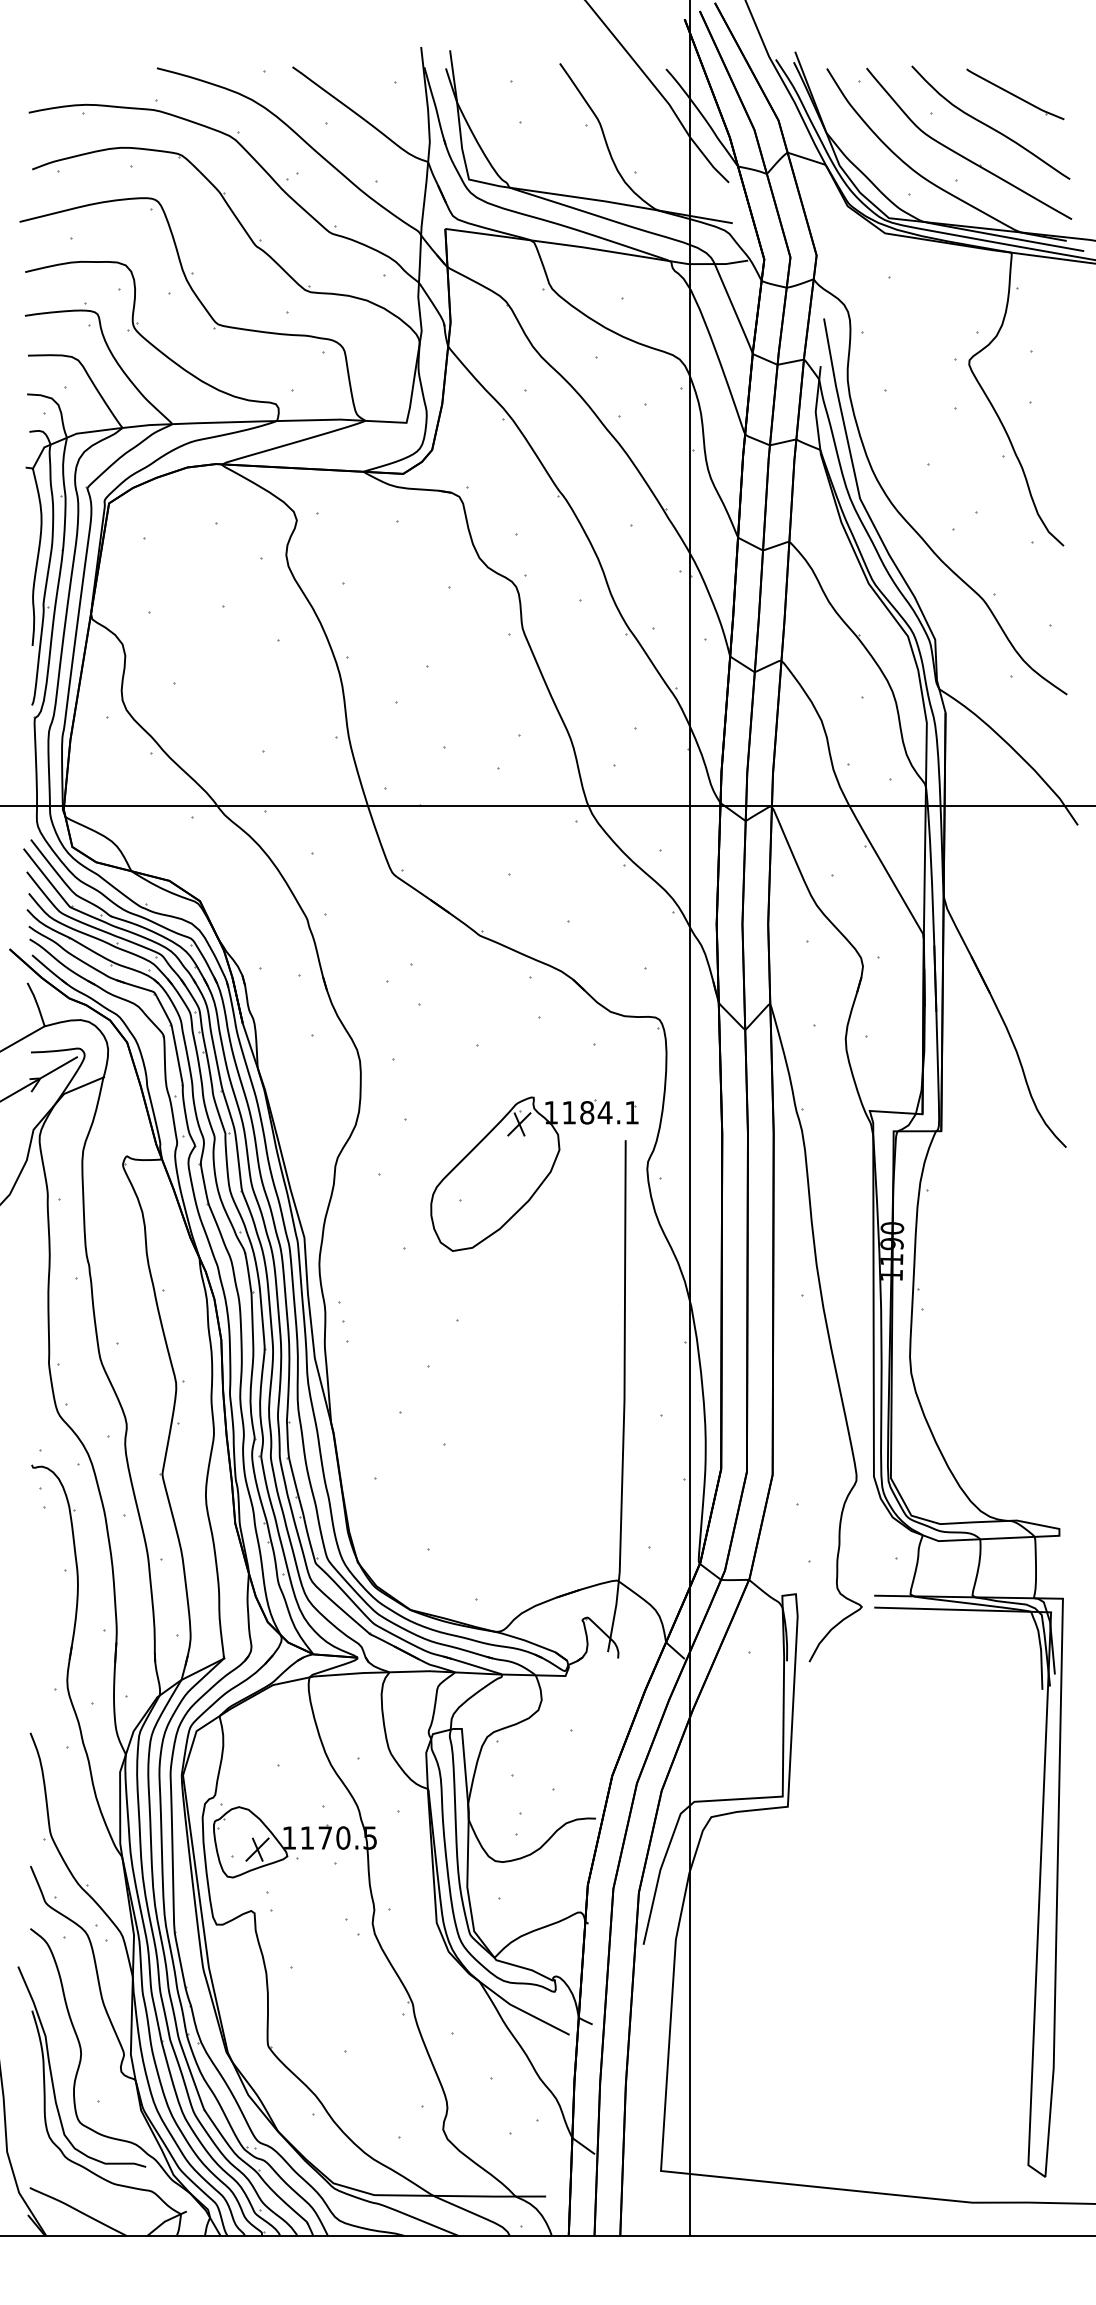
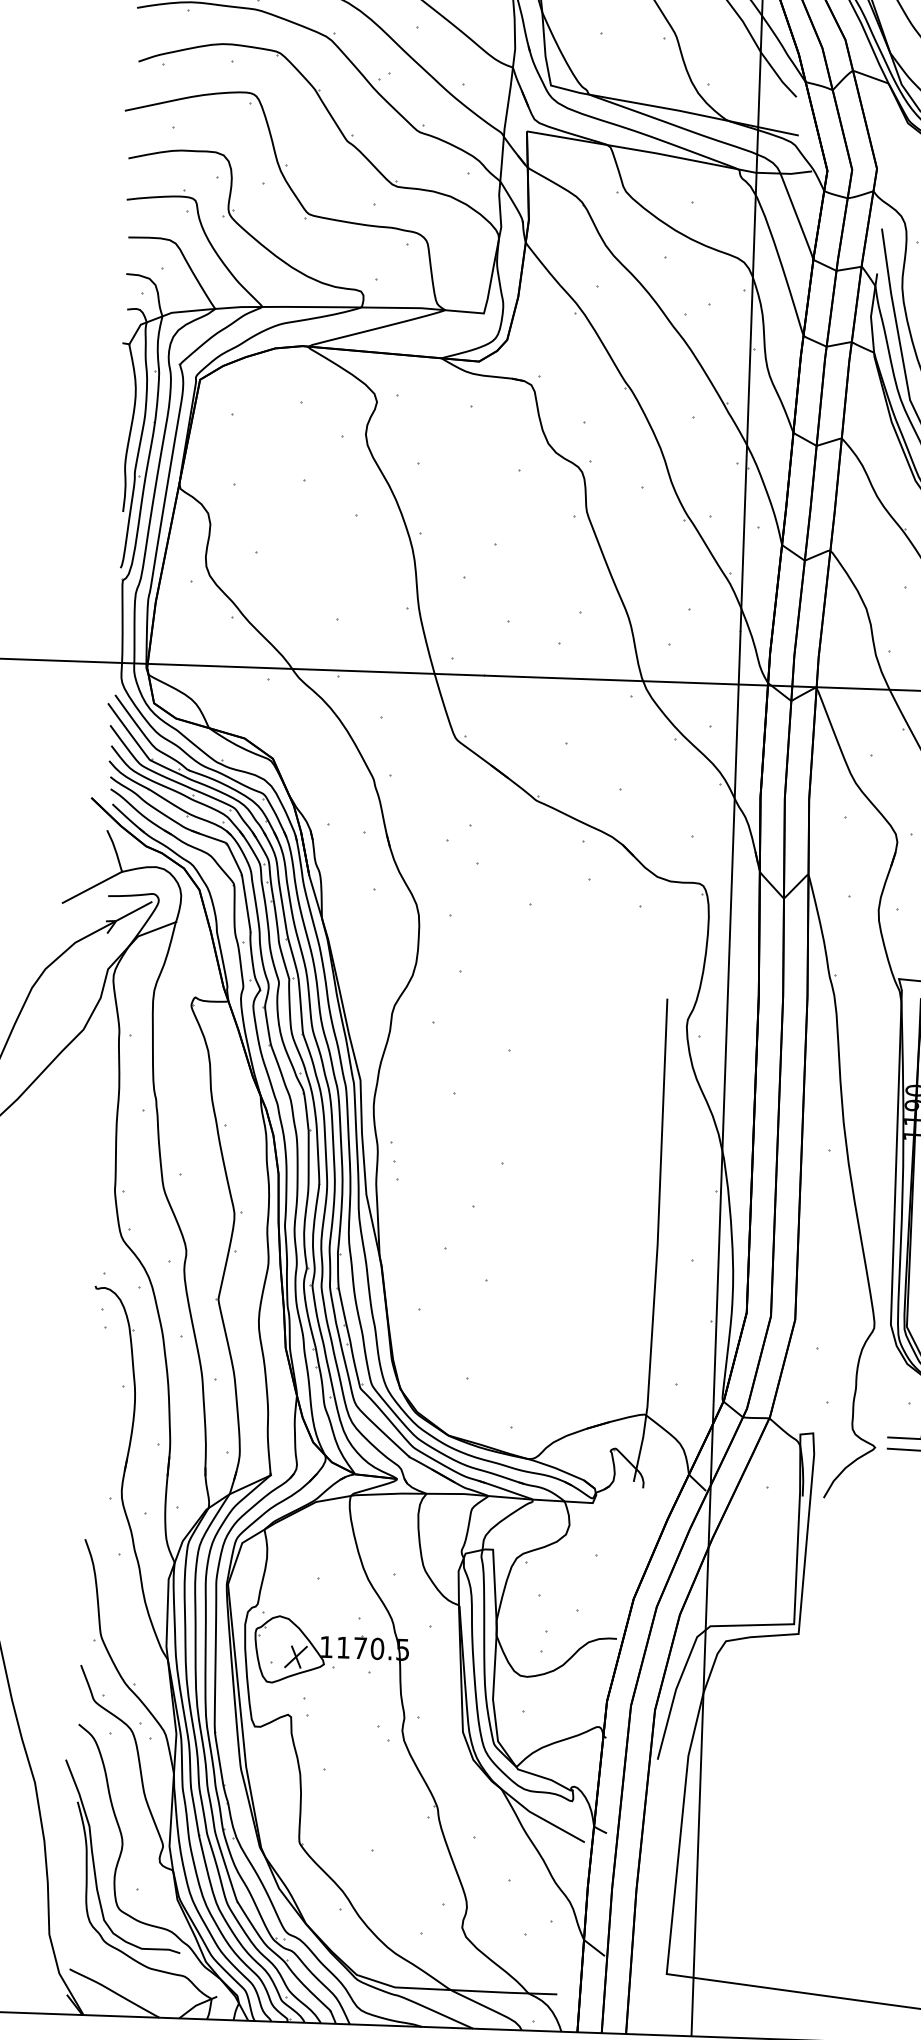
part: (534, 1173) -> (580, 1027), removed

